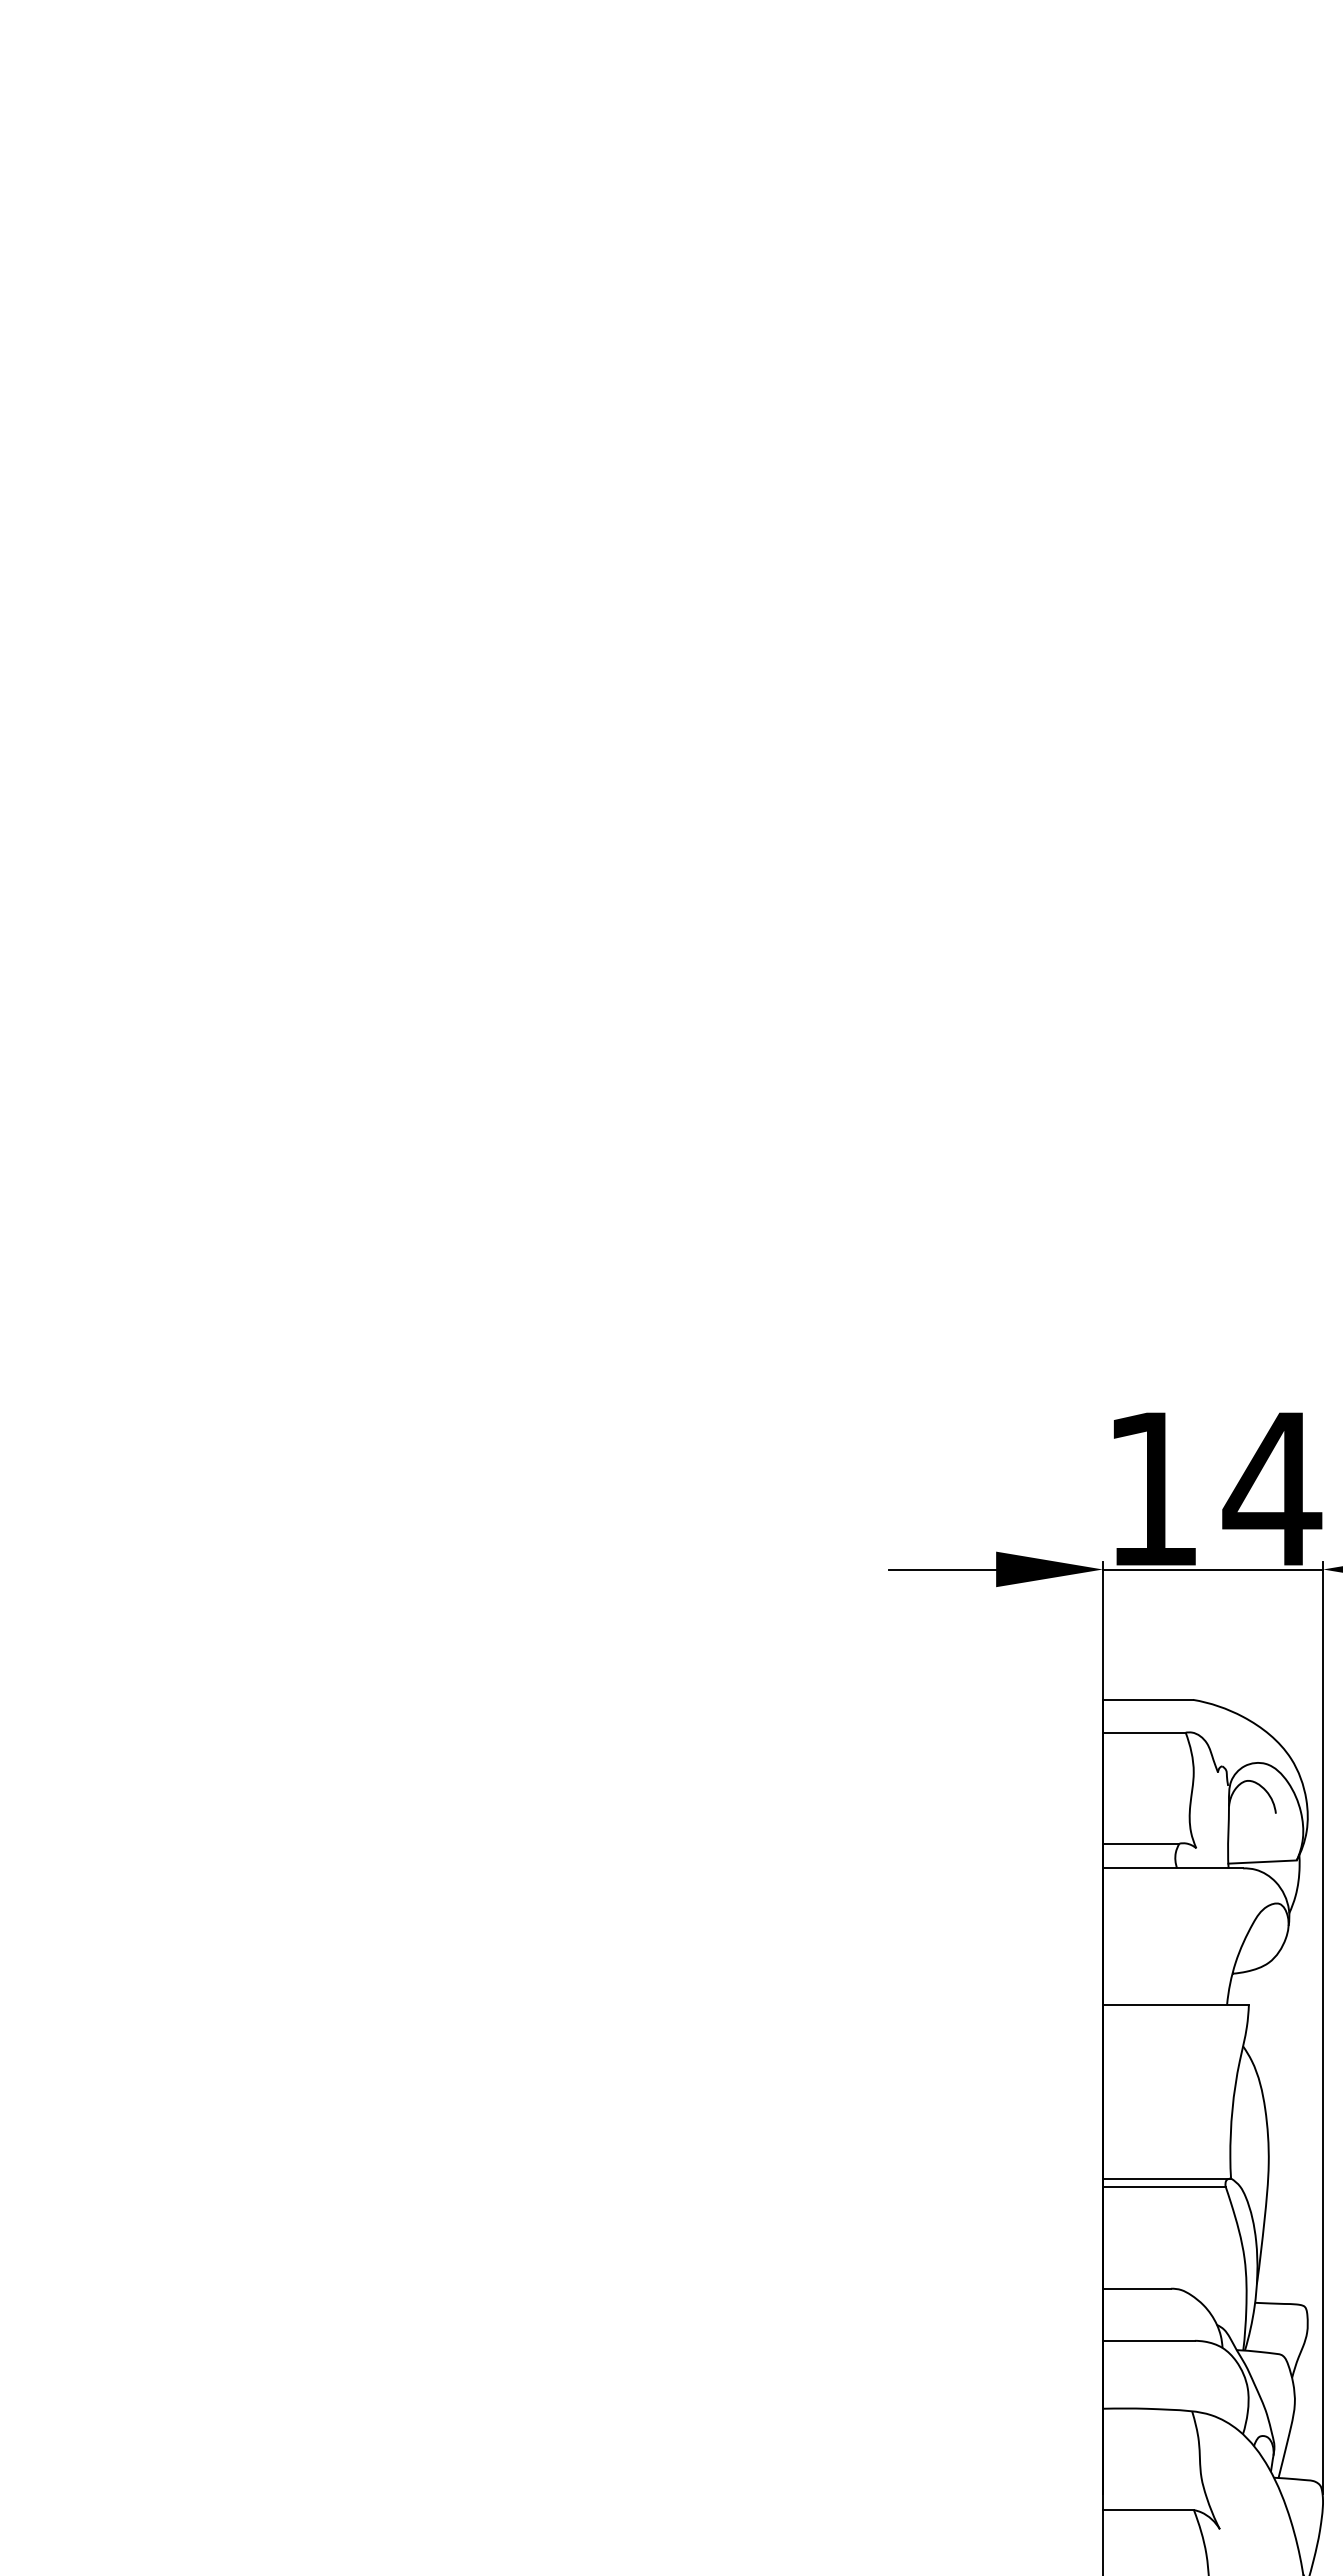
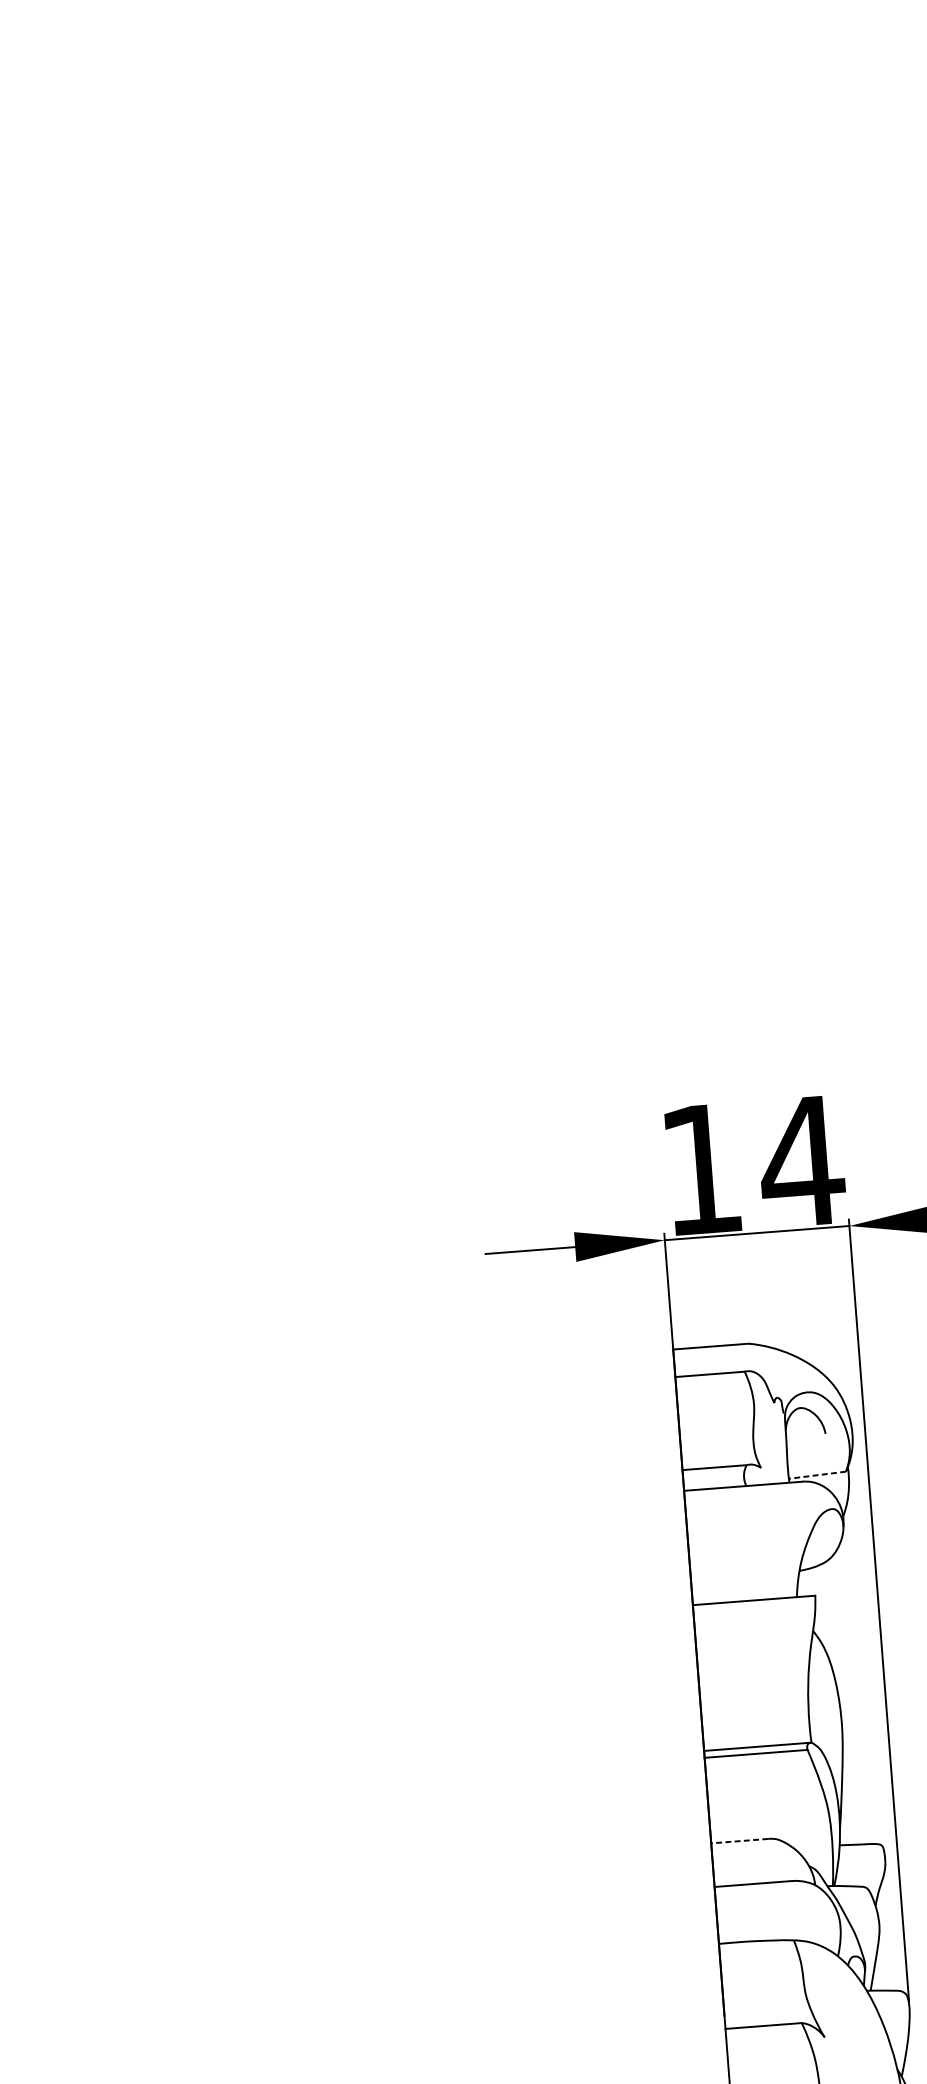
line: (1262, 1862) -> (817, 1475), solid -> dashed
line: (1136, 2288) -> (739, 1840), solid -> dashed

